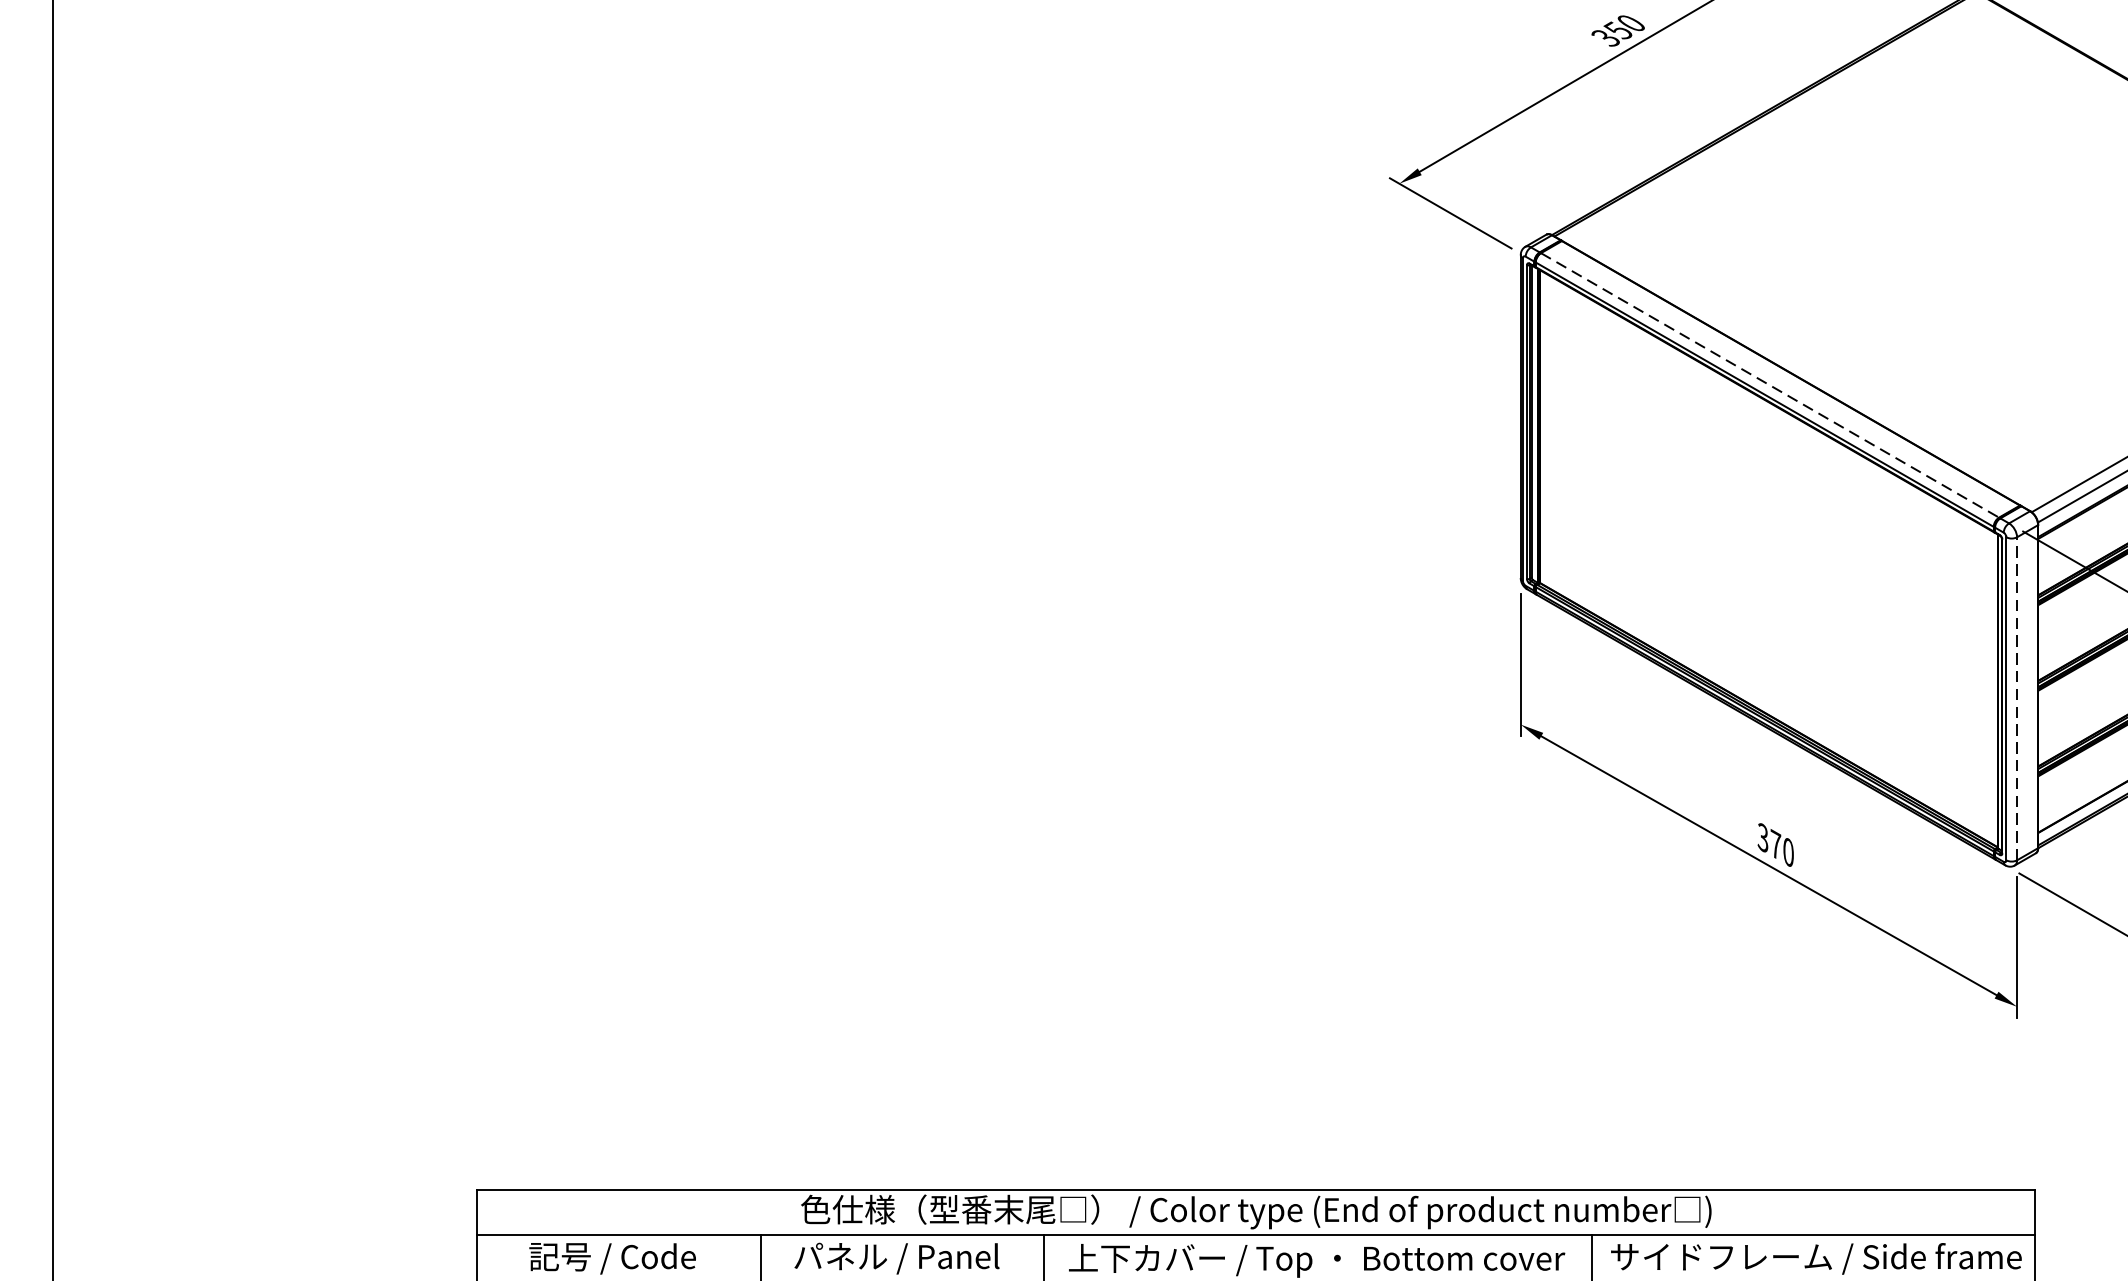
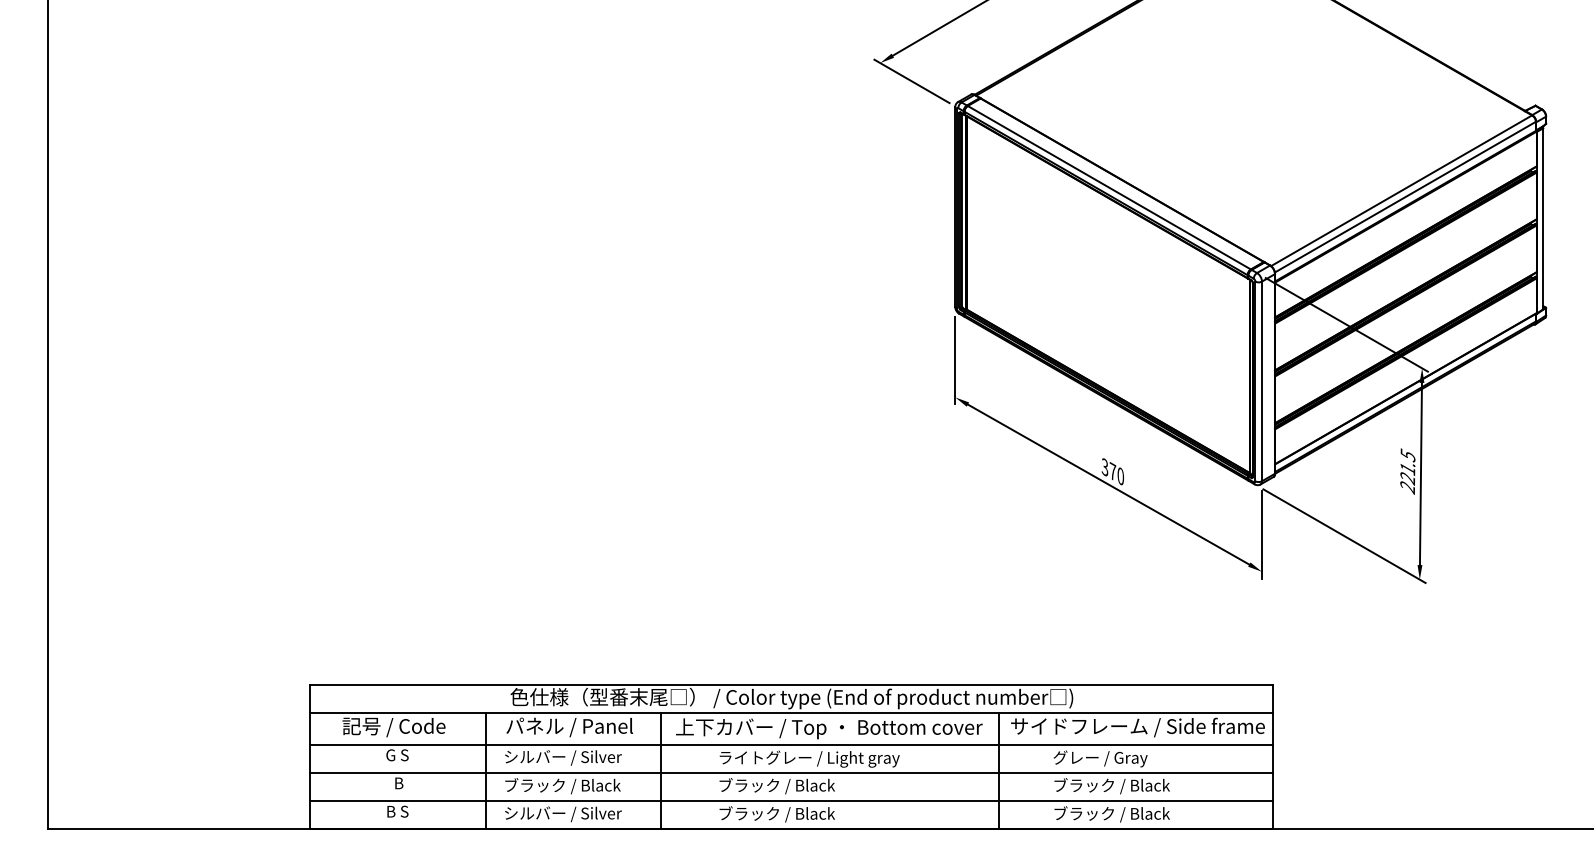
line: (1770, 385) -> (1109, 187), dashed -> solid
line: (2017, 698) -> (1262, 381), dashed -> solid

